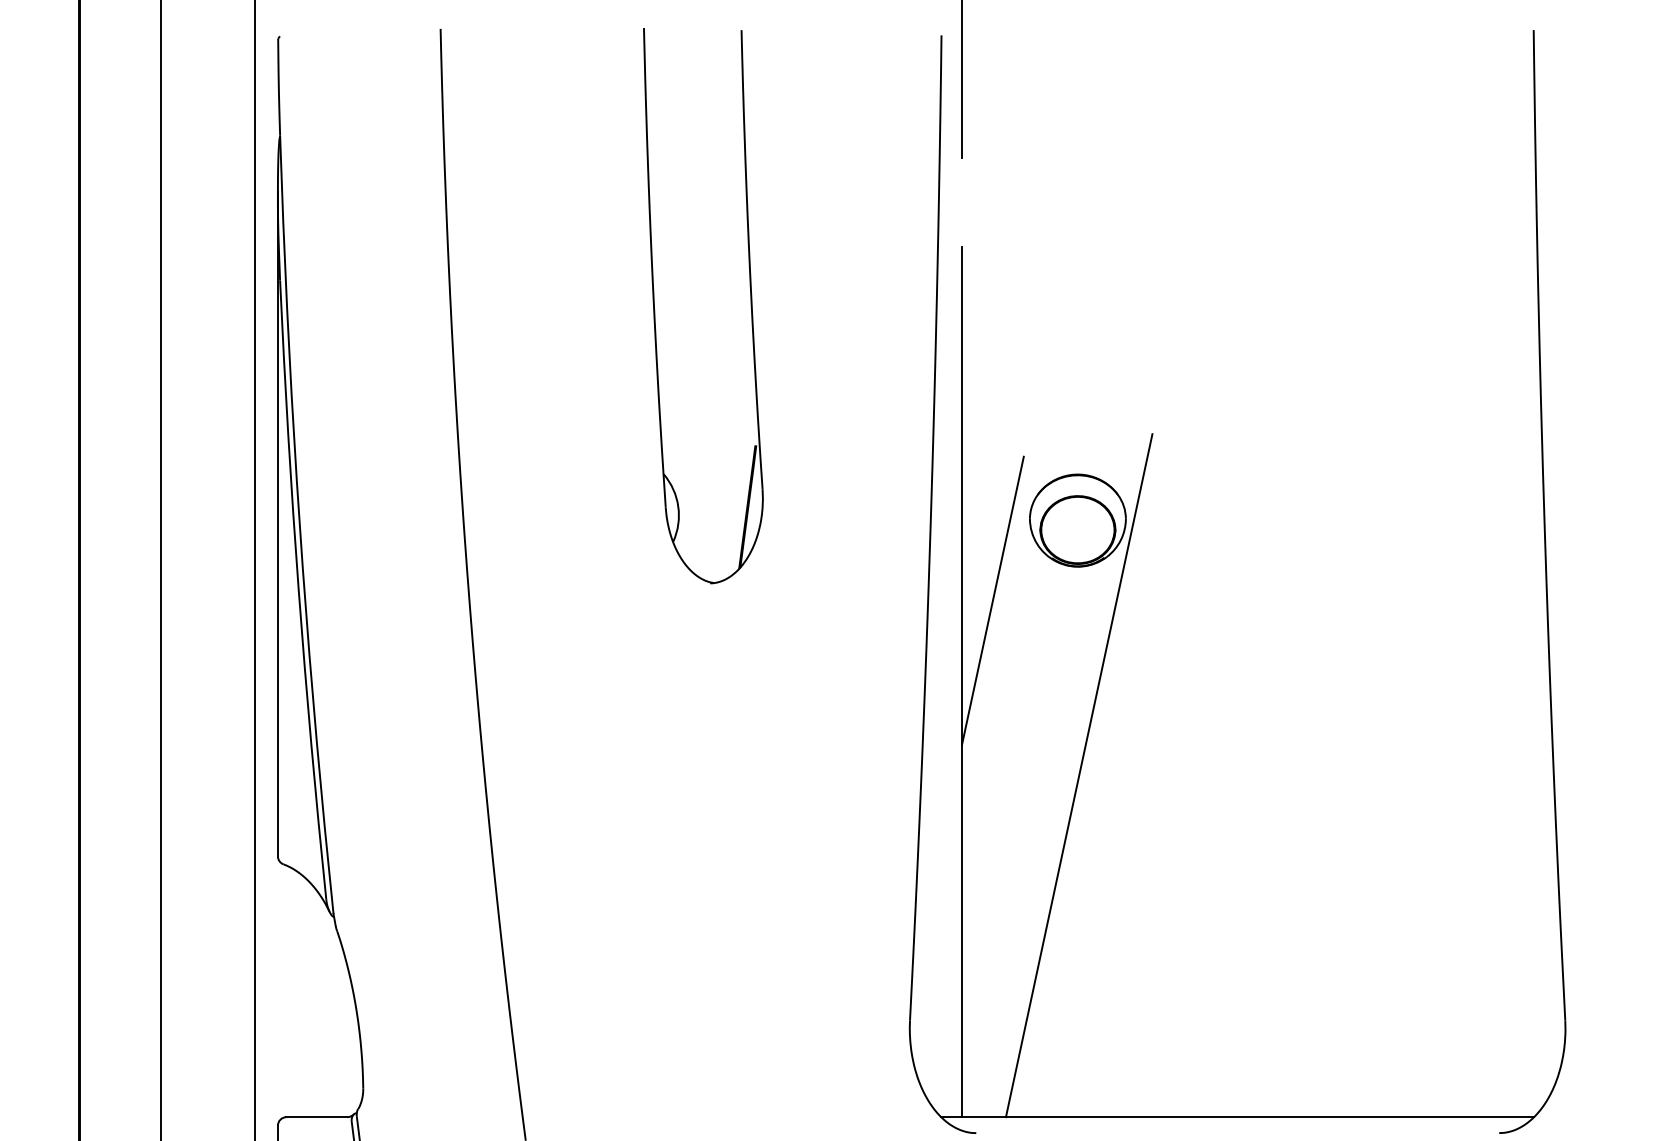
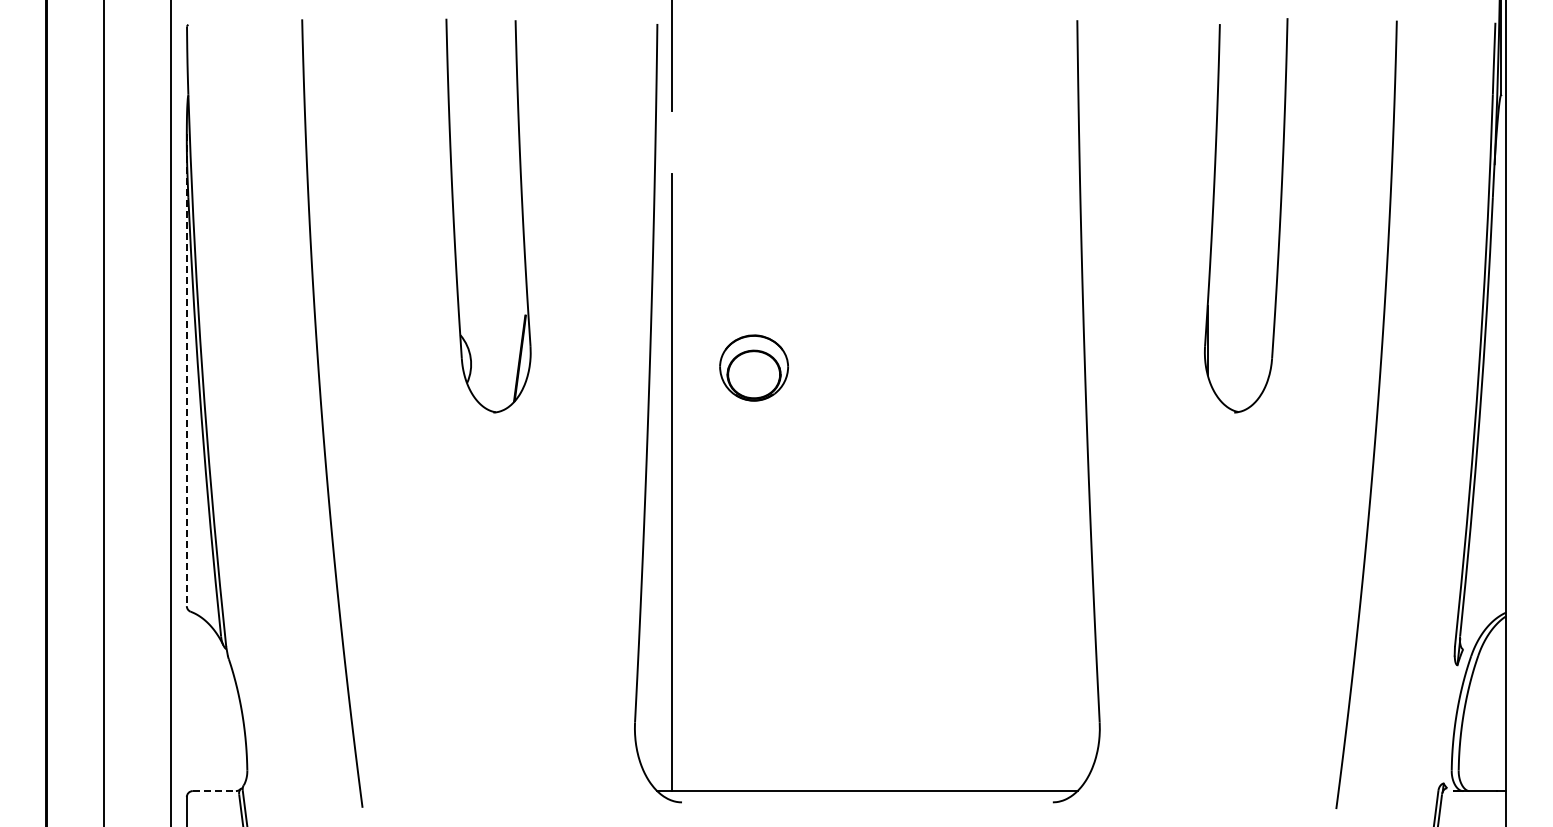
line: (277, 524) -> (186, 370), solid -> dashed
line: (992, 600) -> (693, 424), removed
line: (1078, 775) -> (754, 548), removed
line: (316, 1117) -> (214, 791), solid -> dashed

